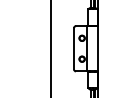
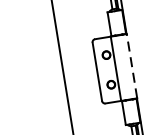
line: (98, 48) -> (132, 65), solid -> dashed

